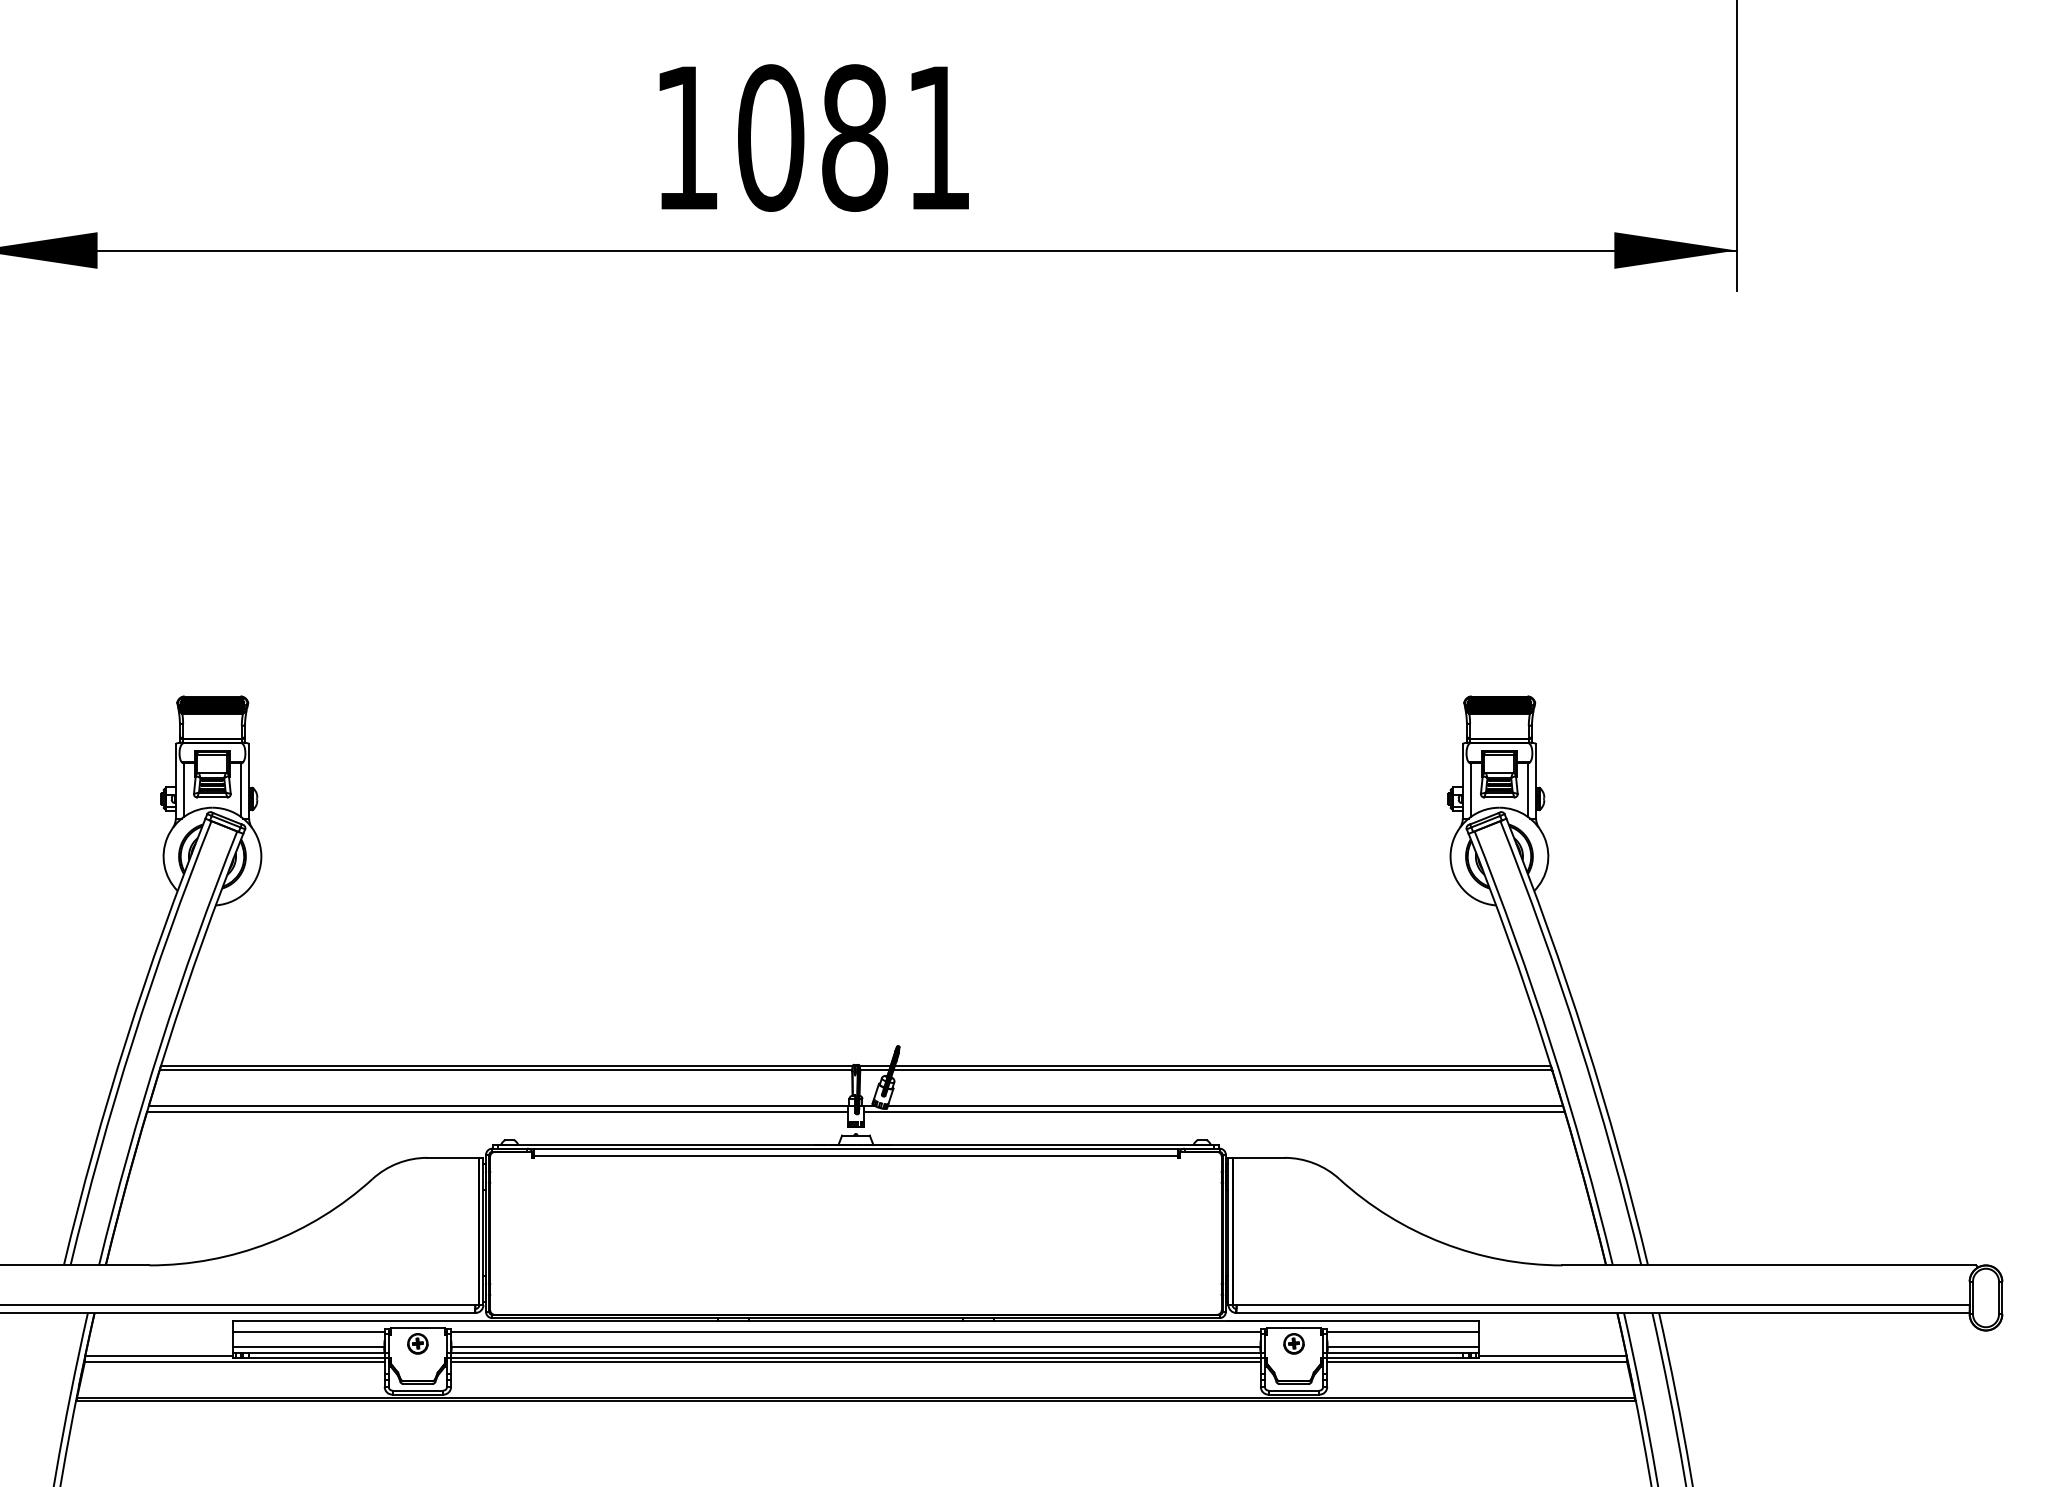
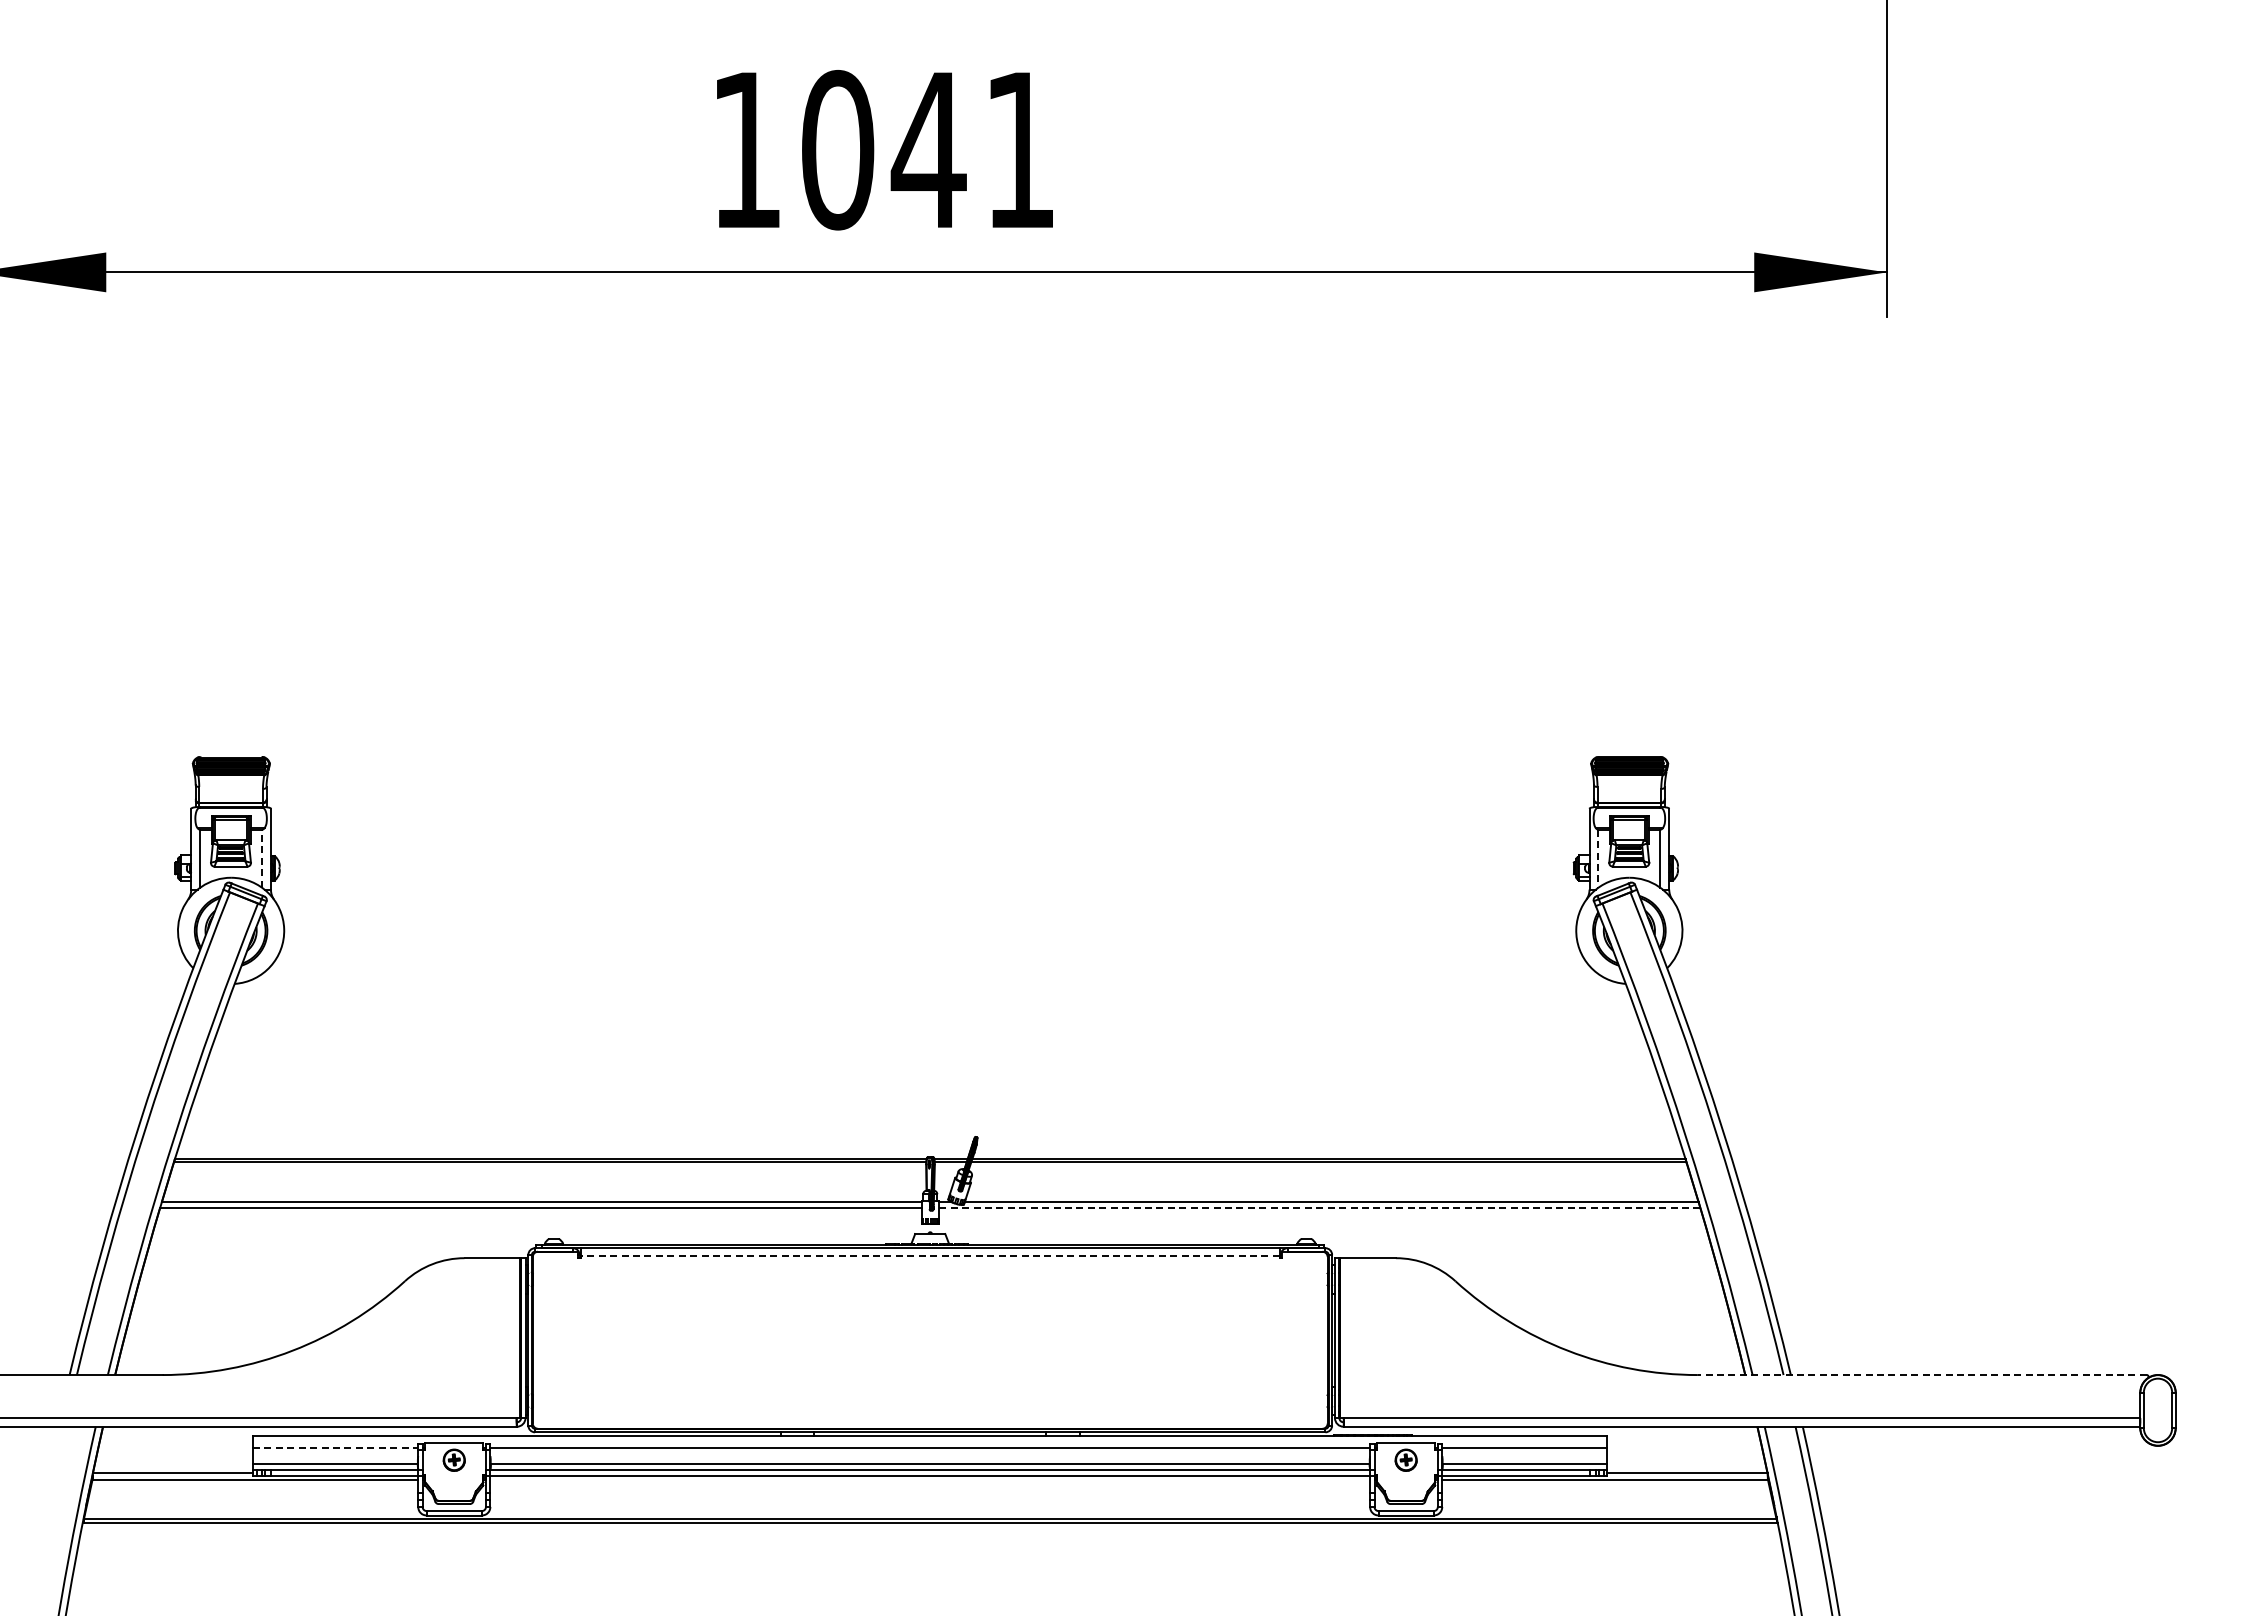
text: (854, 137) -> (928, 149), 1081 -> 1041
line: (241, 789) -> (262, 858), solid -> dashed
line: (1471, 790) -> (1598, 859), solid -> dashed
line: (1214, 1111) -> (1319, 1207), solid -> dashed
line: (856, 1155) -> (930, 1255), solid -> dashed
line: (1768, 1265) -> (1921, 1375), solid -> dashed
line: (308, 1332) -> (335, 1447), solid -> dashed
line: (856, 1361) -> (930, 1479), removed

